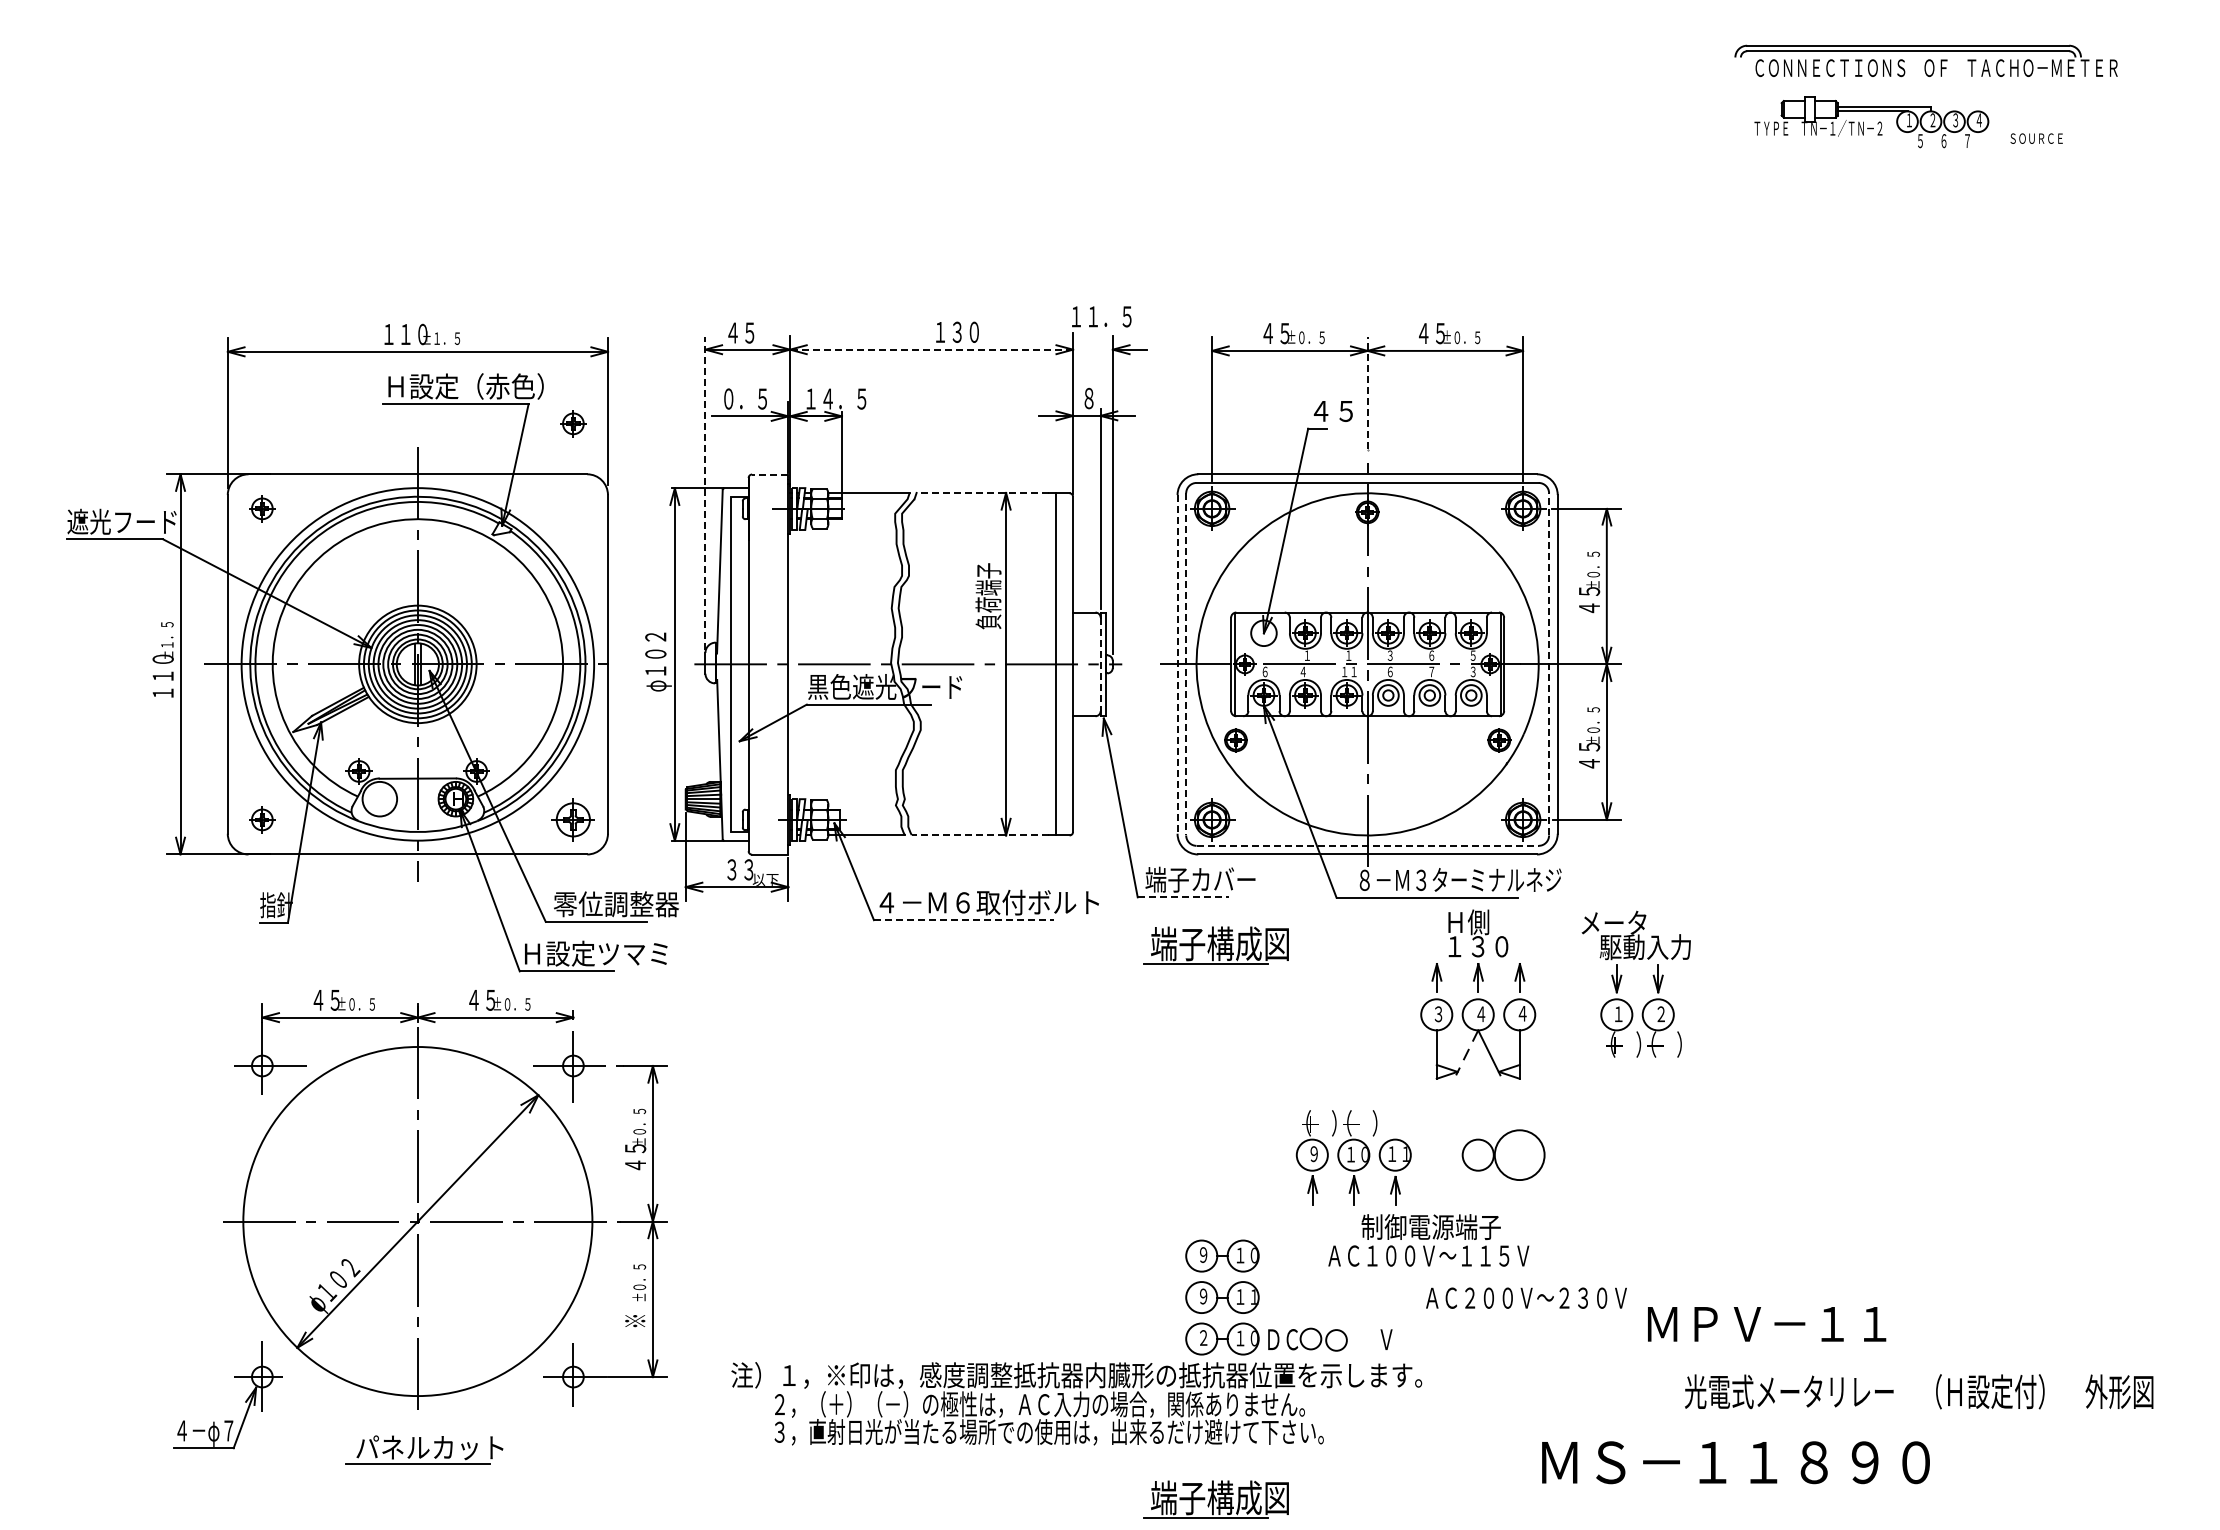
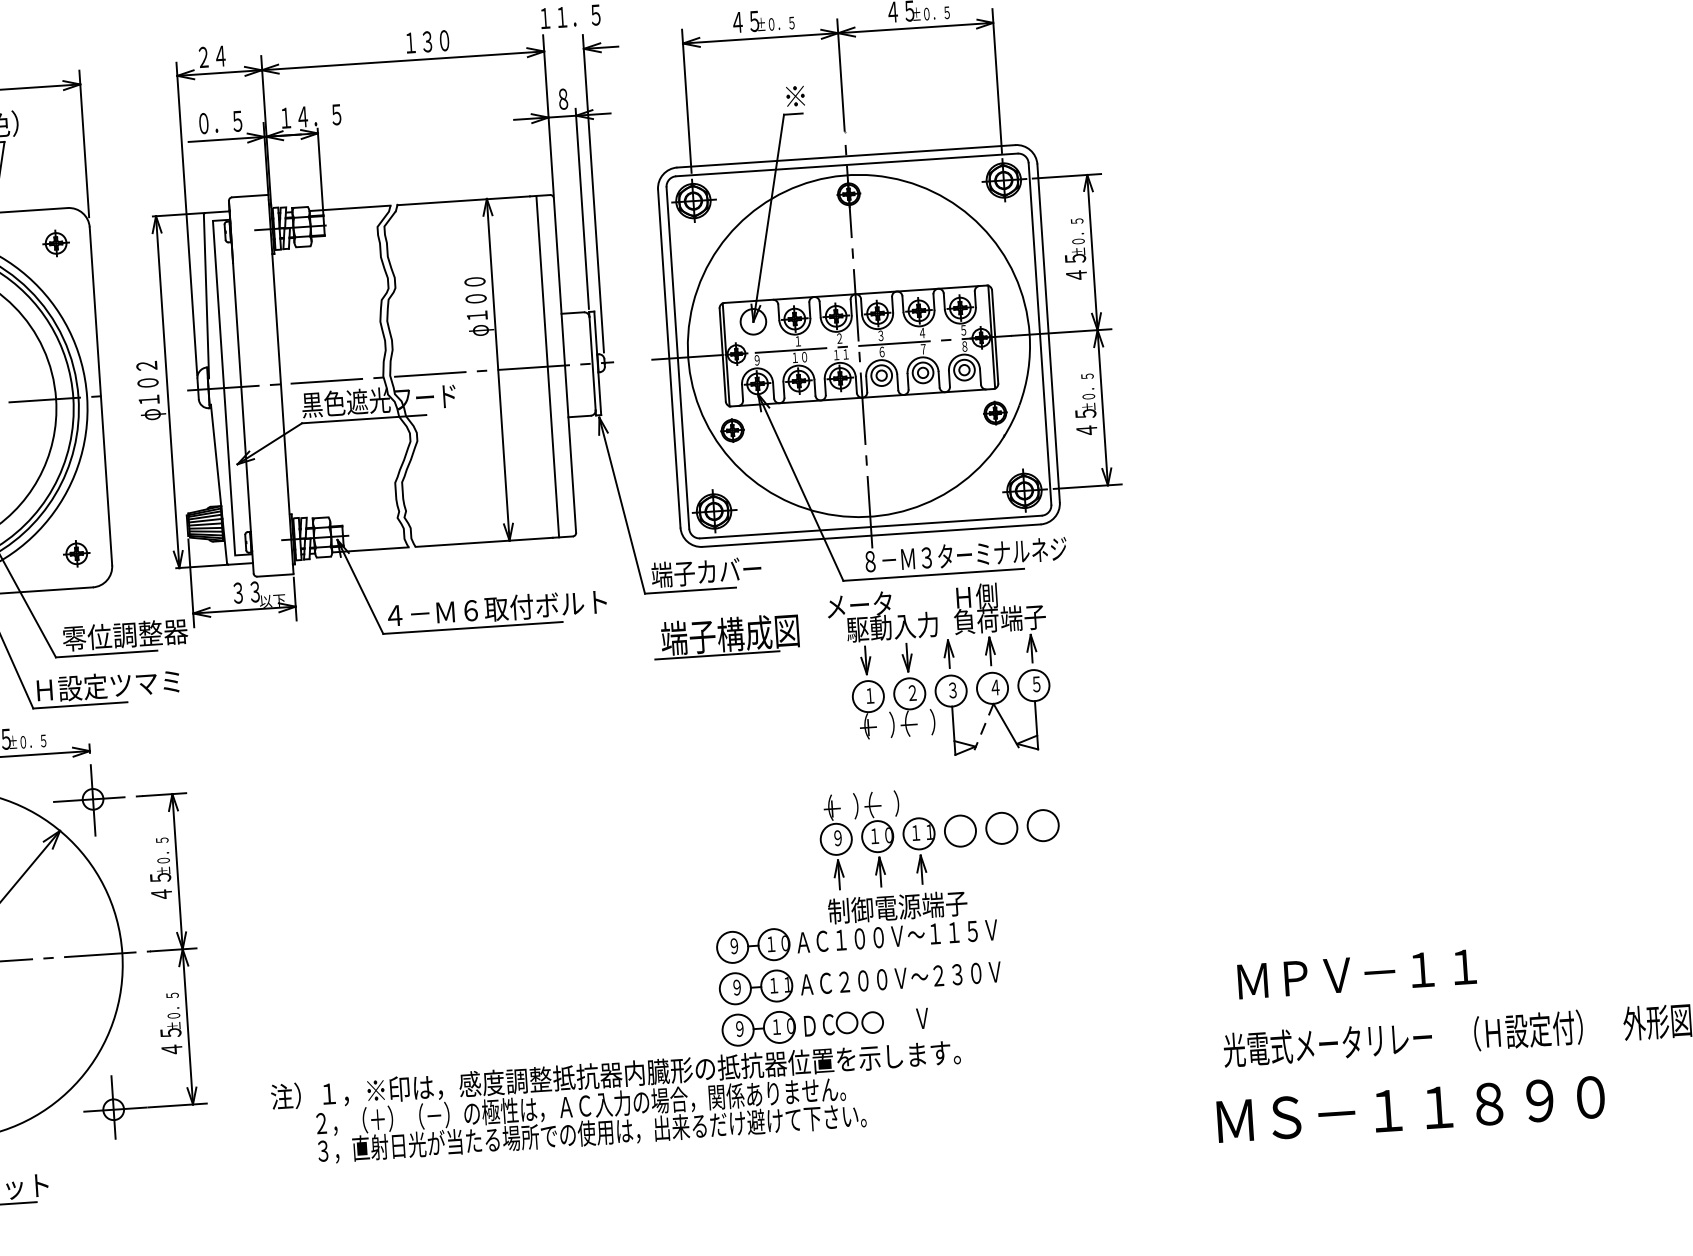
text: (741, 332) -> (212, 56), ４５ -> ２４
line: (931, 349) -> (402, 60), dashed -> solid
line: (1367, 392) -> (840, 74), dashed -> solid
text: (1331, 411) -> (806, 96), ４５ -> ※
part: (573, 423) -> (56, 243), moved
line: (769, 474) -> (249, 196), dashed -> solid
line: (705, 493) -> (186, 219), dashed -> solid
line: (982, 493) -> (463, 201), dashed -> solid
text: (989, 596) -> (477, 303), 負荷端子 -> φ１００
text: (1348, 654) -> (839, 337), １ -> ２
text: (1431, 655) -> (922, 332), ６ -> ４
line: (1549, 663) -> (1040, 333), dashed -> solid
line: (1100, 664) -> (592, 363), dashed -> solid
line: (1177, 664) -> (669, 358), dashed -> solid
line: (1186, 664) -> (678, 358), dashed -> solid
text: (1264, 671) -> (756, 359), ６ -> ９
text: (1307, 671) -> (799, 357), ４ -> １０
text: (1472, 671) -> (964, 346), ３ -> ８
part: (573, 819) -> (76, 553), size x0.62
line: (980, 835) -> (483, 542), dashed -> solid
line: (1368, 845) -> (871, 526), dashed -> solid
line: (1183, 897) -> (690, 590), dashed -> solid
line: (963, 920) -> (472, 628), dashed -> solid
text: (1490, 946) -> (1000, 619), １３０ -> 負荷端子
part: (1621, 979) -> (870, 661), moved
text: (1522, 1013) -> (1036, 684), ４ -> ５
circle: (1436, 1154) -> (960, 830), added
circle: (1519, 1154) -> (1042, 824), size x0.62
text: (1428, 1240) -> (895, 920), moved
text: (1526, 1297) -> (900, 977), moved
text: (635, 1313) -> (171, 1042), ※ -> ４５
text: (1767, 1324) -> (1357, 974), moved
text: (1203, 1337) -> (739, 1028), ２ -> ９
text: (1735, 1462) -> (1410, 1109), moved
part: (1215, 1499) -> (762, 1189), removed

